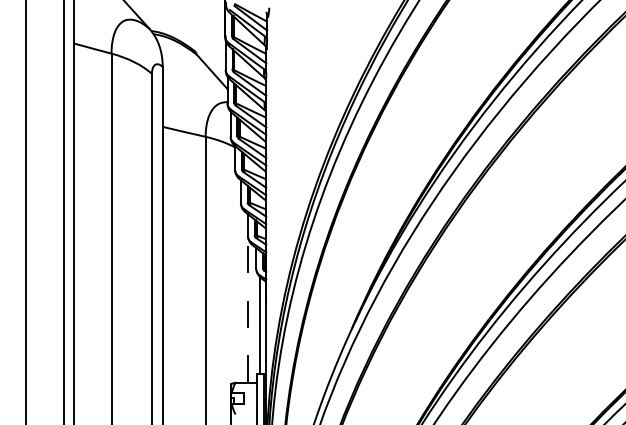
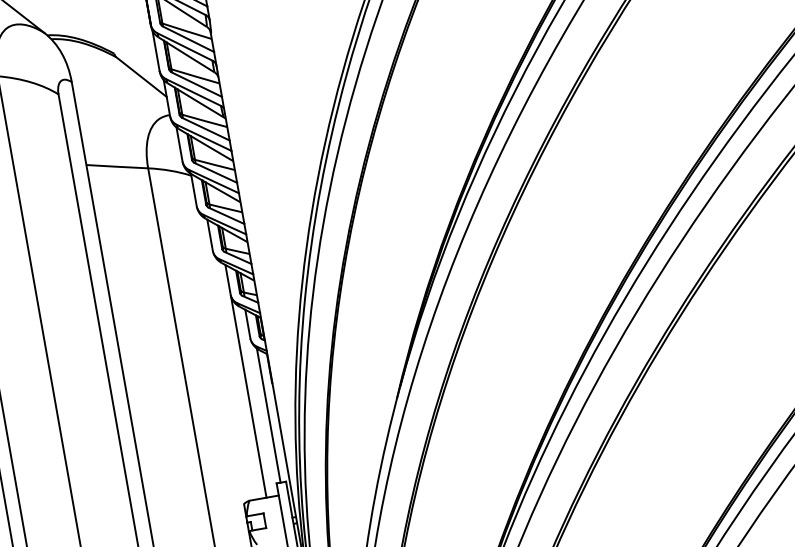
line: (247, 309) -> (248, 396), dashed -> solid

